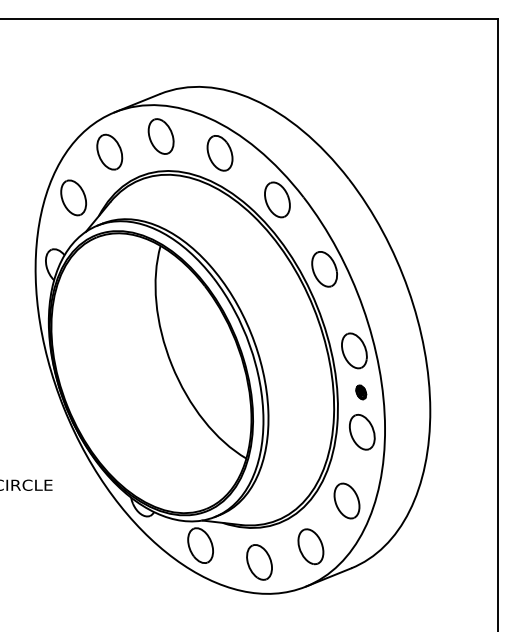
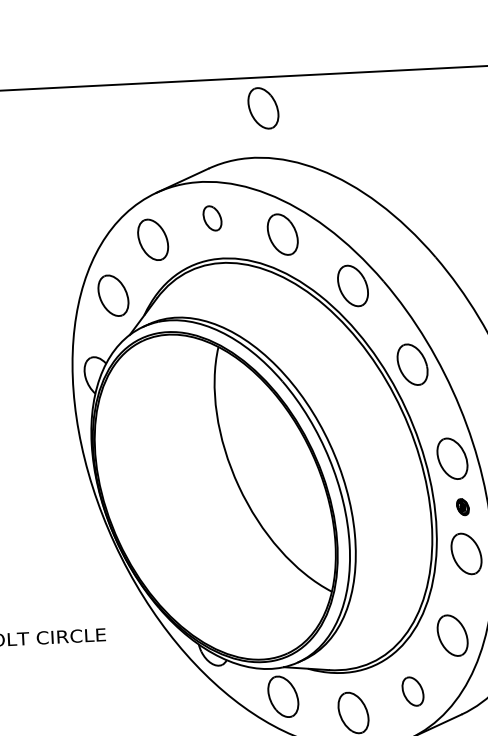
part: (208, 45) -> (262, 108), added
part: (160, 136) -> (211, 218), size x0.6
part: (310, 546) -> (412, 691), size x0.7

